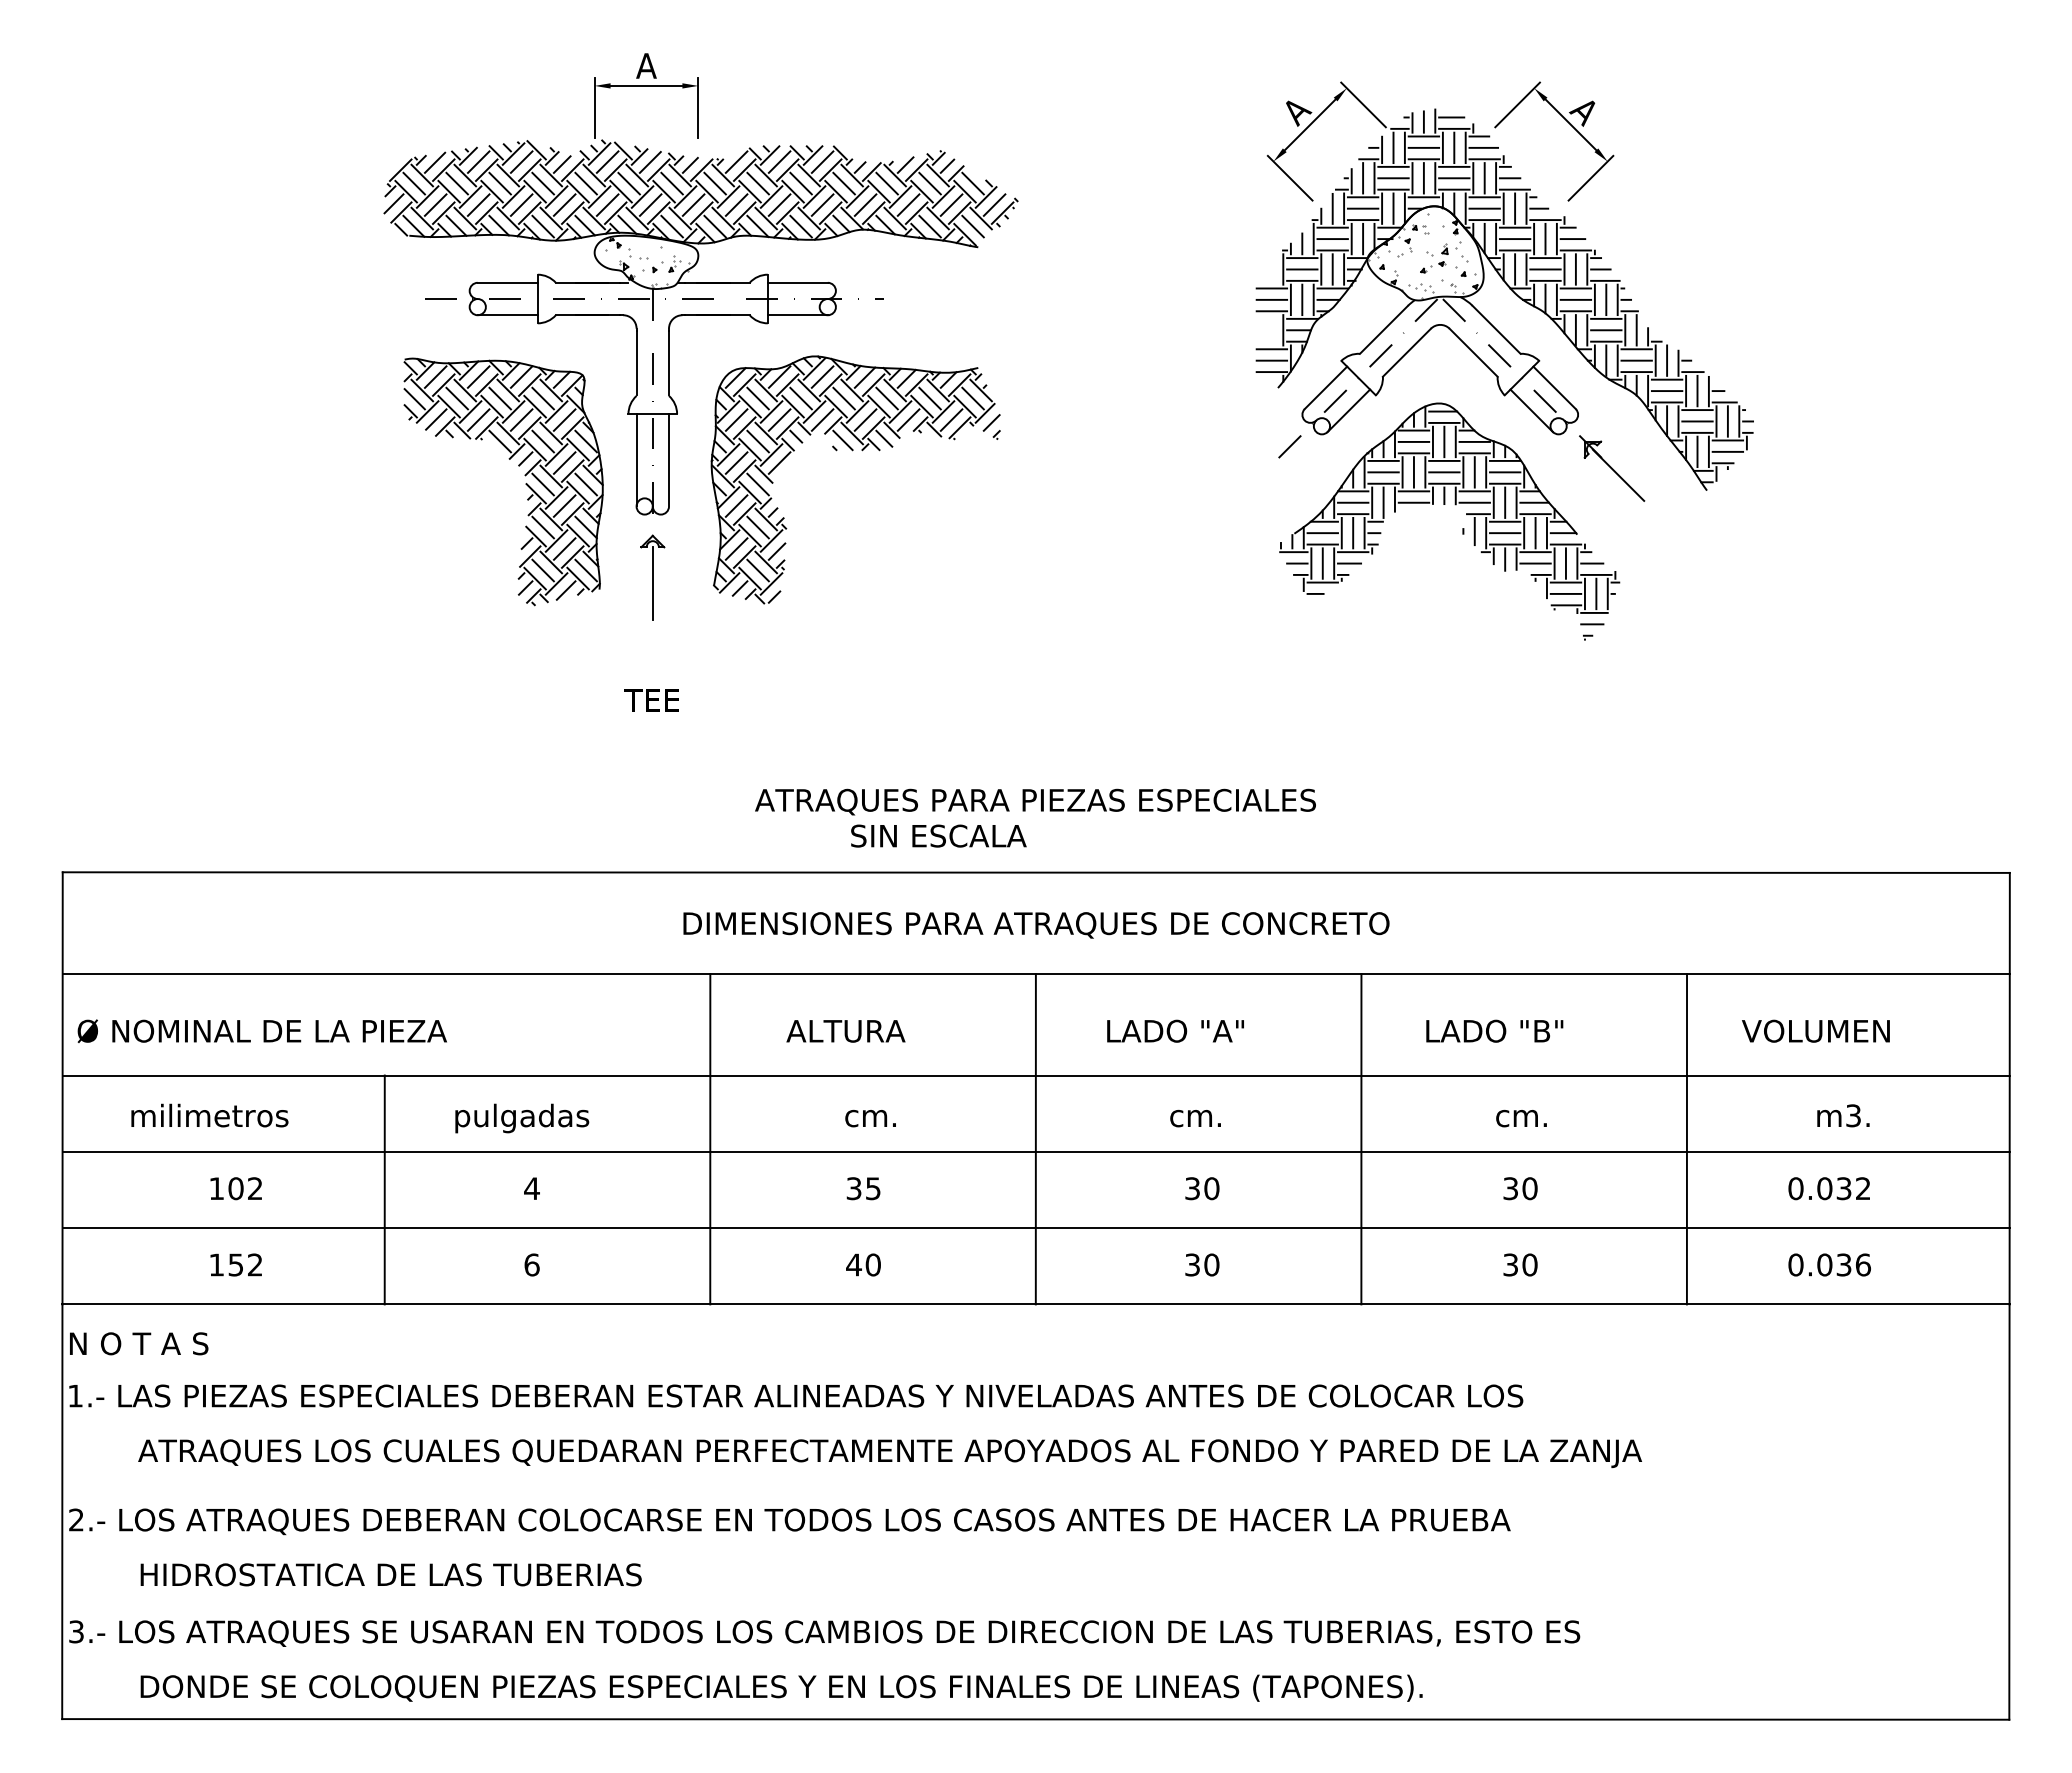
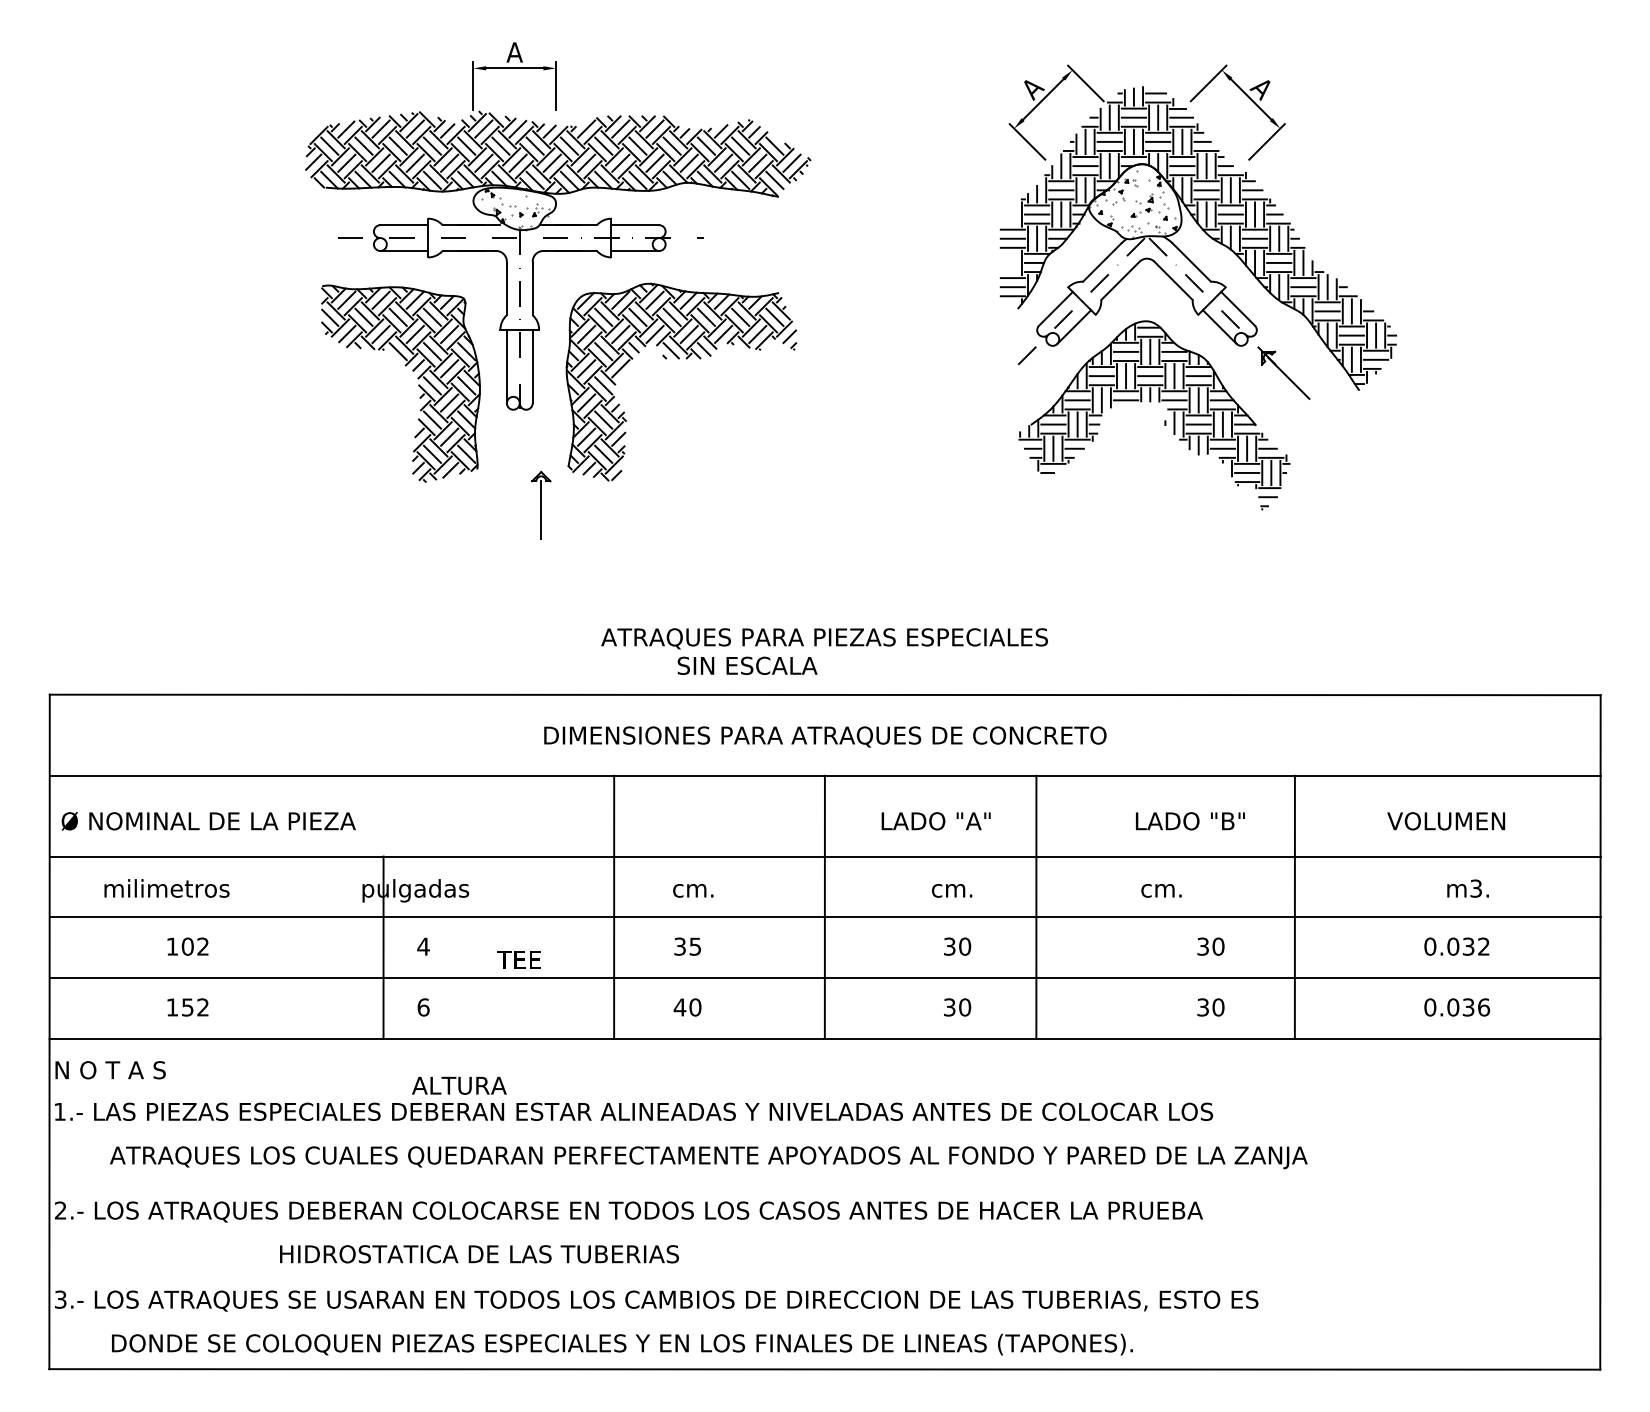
part: (652, 577) -> (541, 505), moved
text: (651, 700) -> (518, 960), moved
text: (845, 1031) -> (459, 1085), moved
text: (1521, 1118) -> (1161, 890), moved
line: (710, 1139) -> (614, 907), moved
line: (1361, 1139) -> (1036, 907), moved
line: (1686, 1139) -> (1294, 907), moved
line: (384, 1189) -> (383, 947), moved
text: (390, 1574) -> (478, 1253), moved

